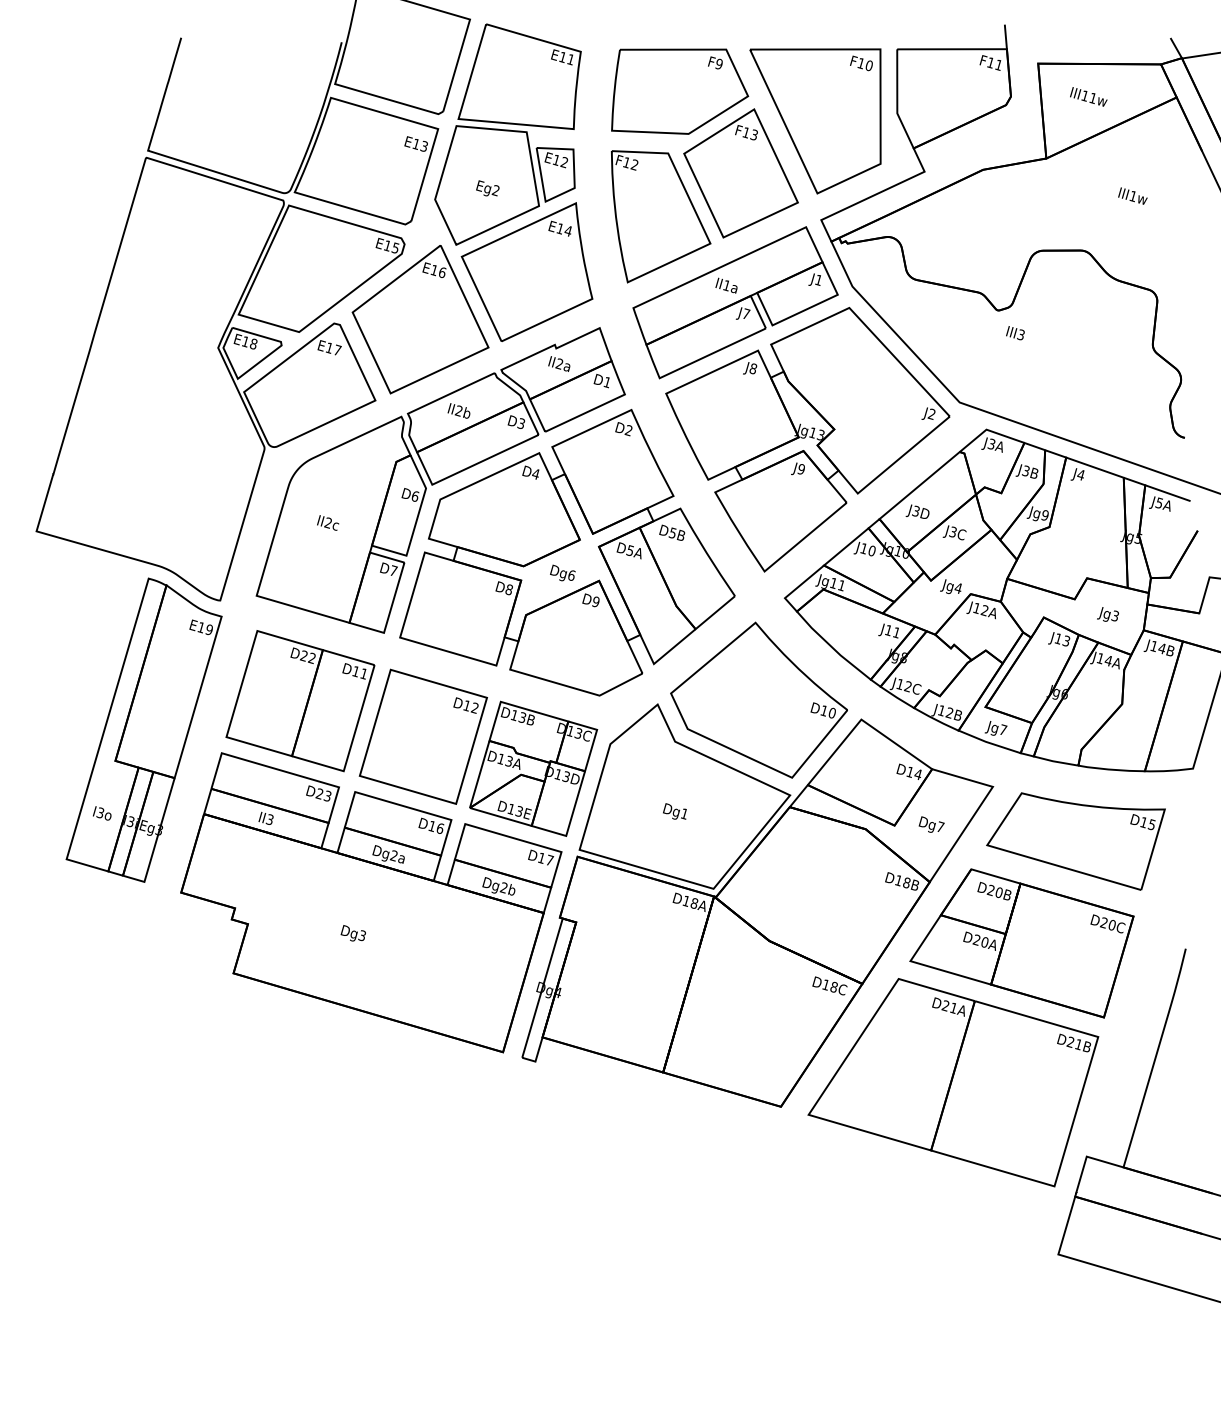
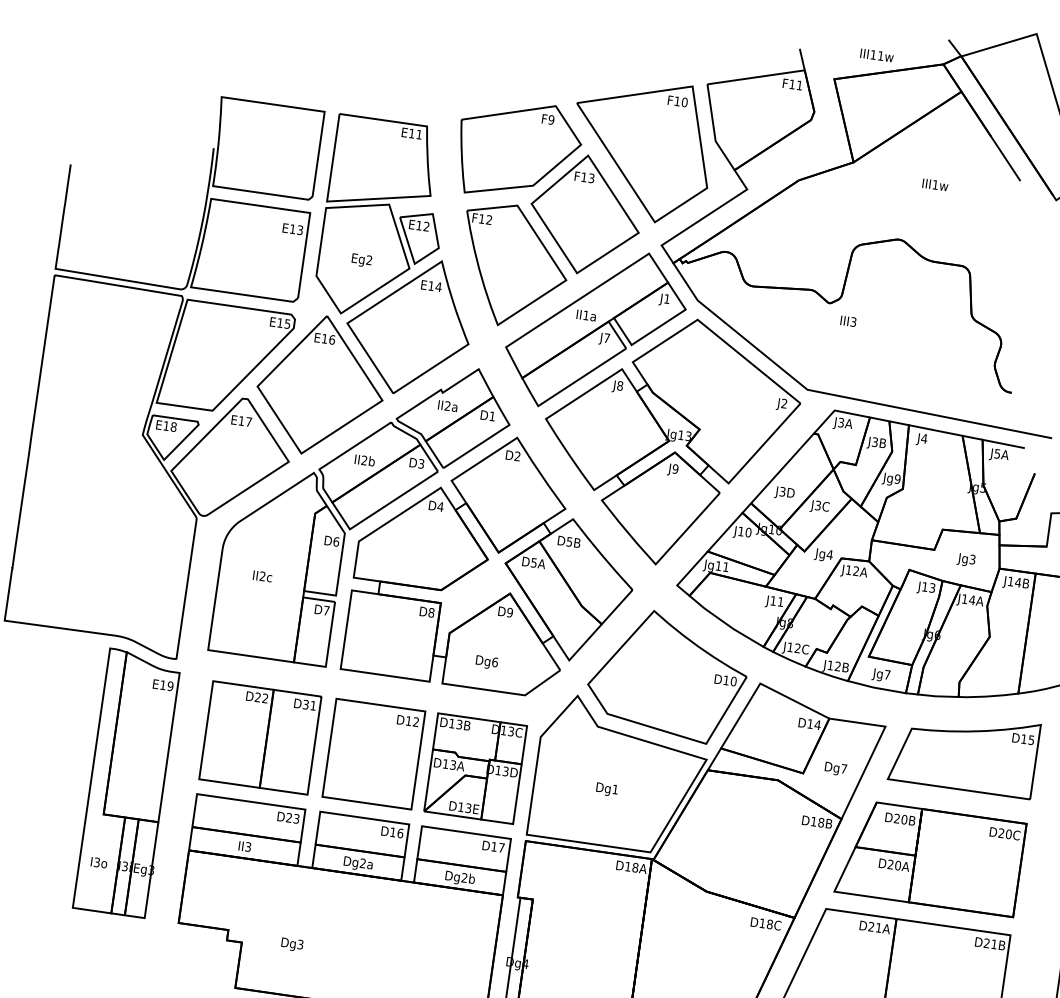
text: (1088, 96) -> (876, 54), moved
text: (562, 572) -> (486, 660), moved
text: (355, 671) -> (305, 704), D11 -> D31
text: (352, 933) -> (291, 943), moved

